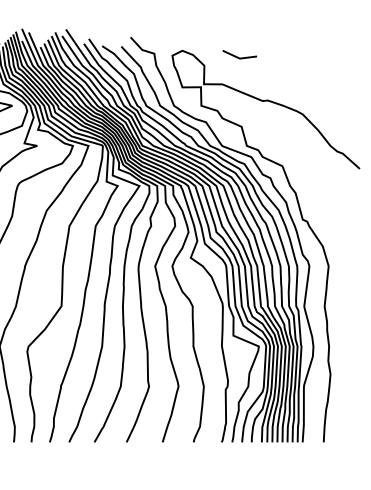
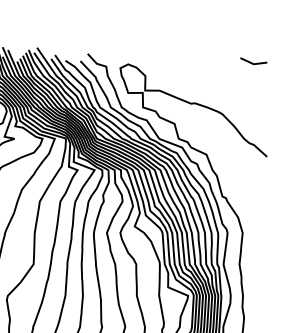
line: (237, 56) -> (251, 62), moved

